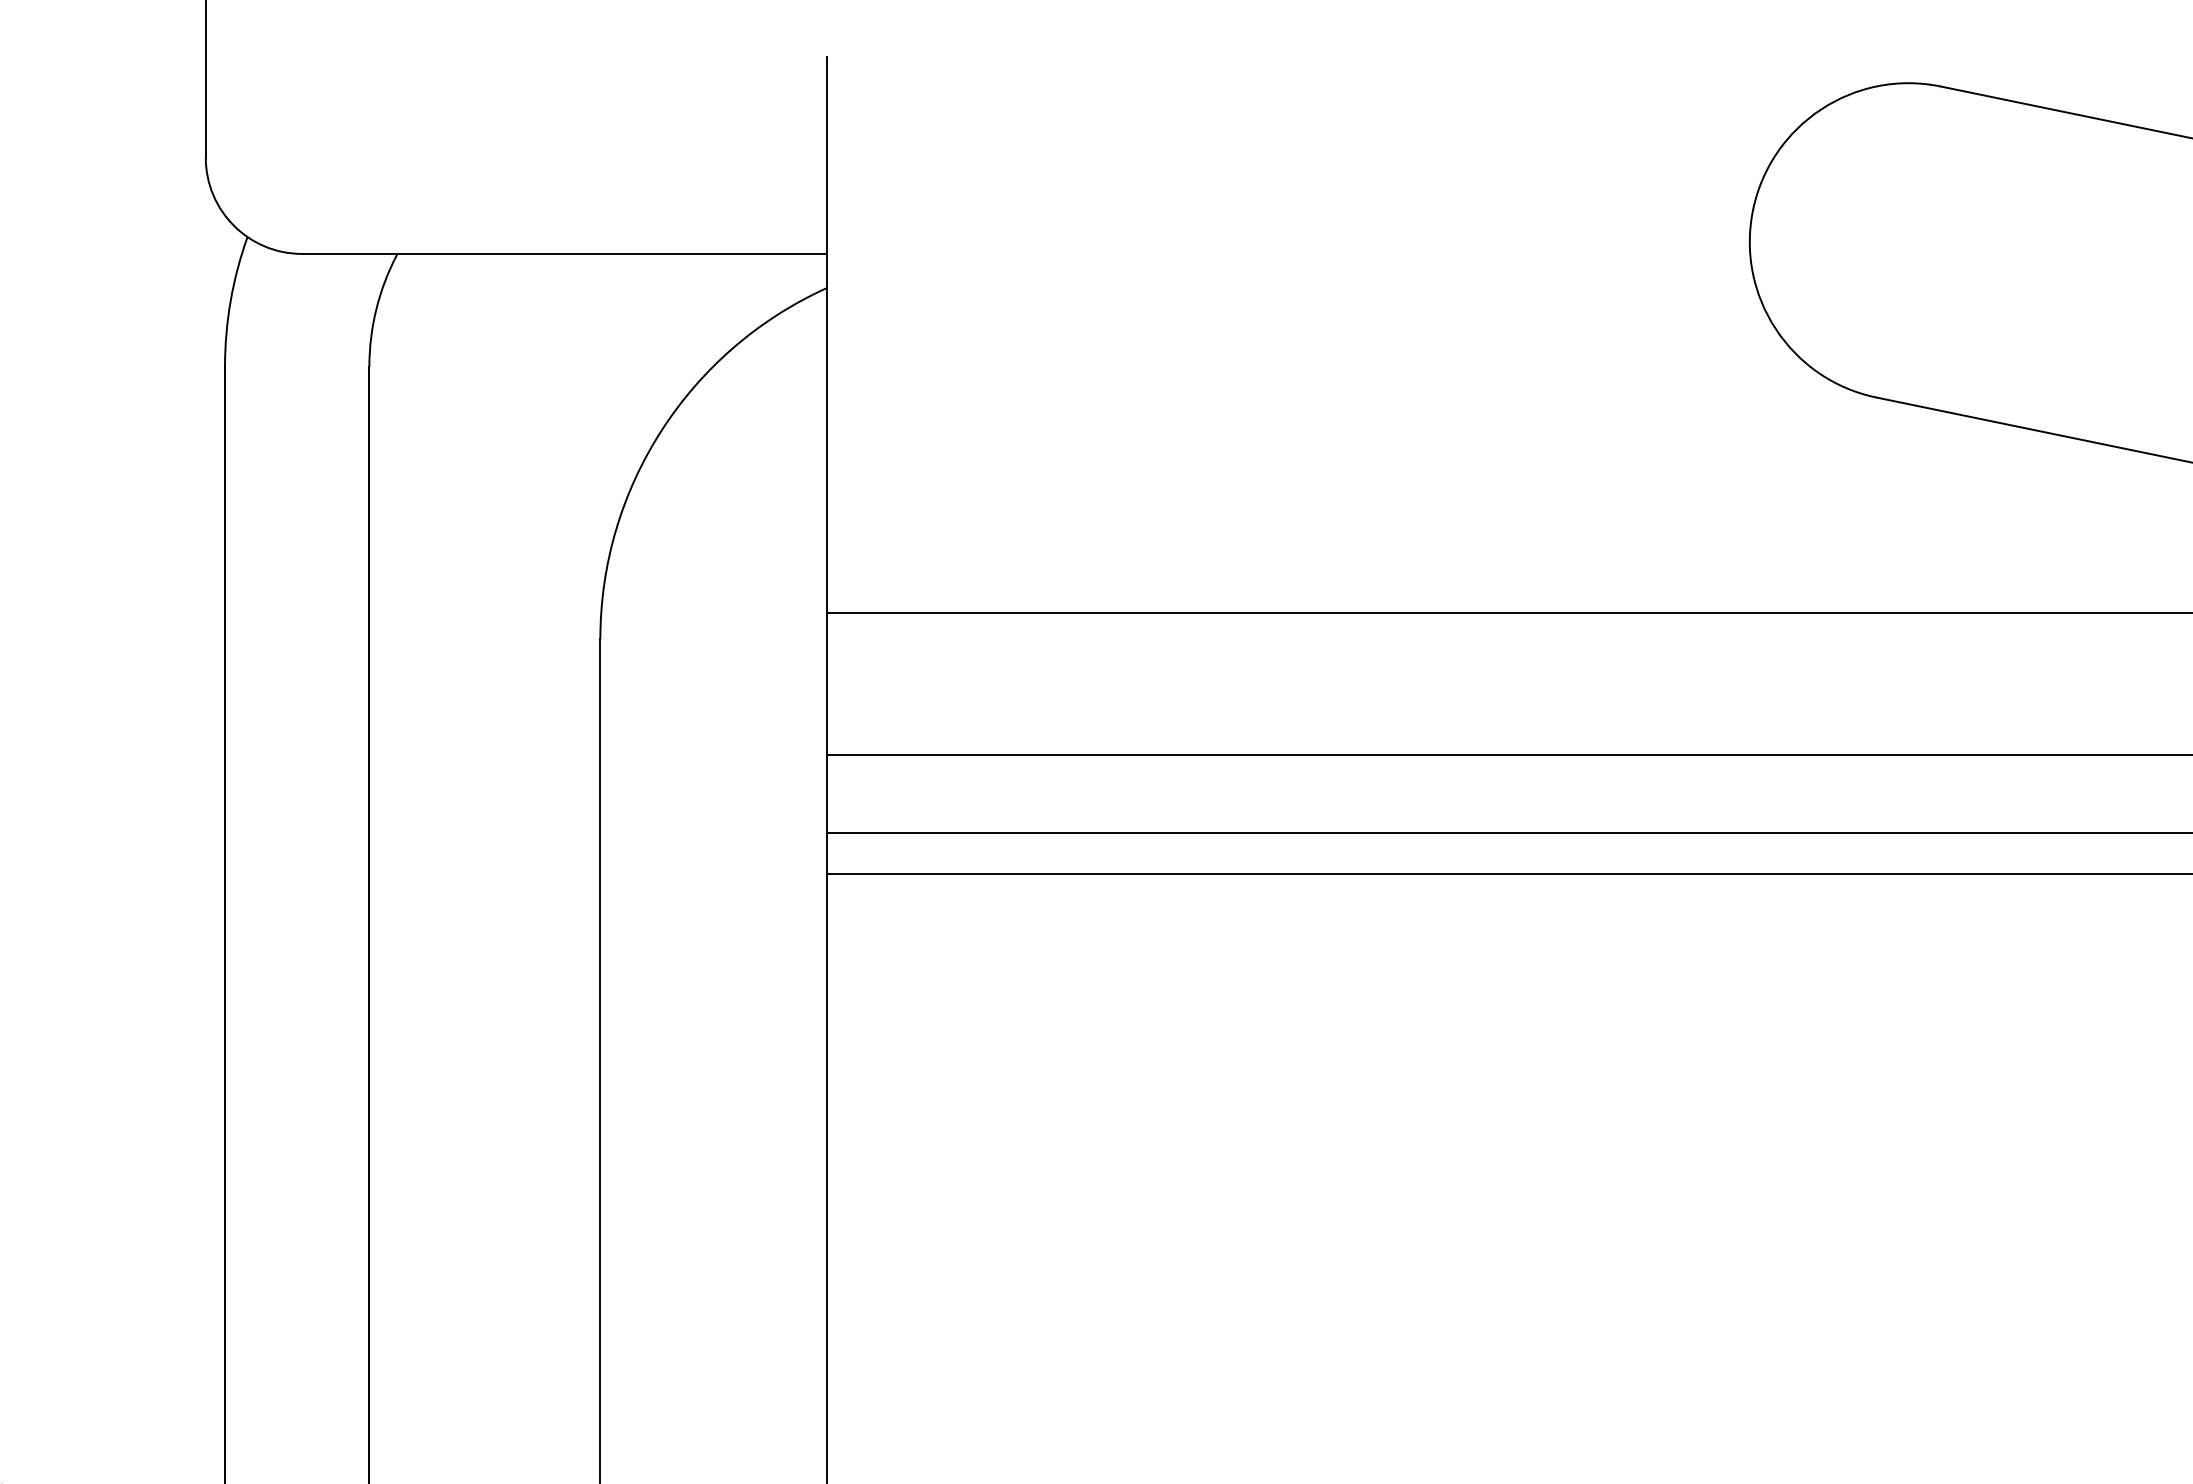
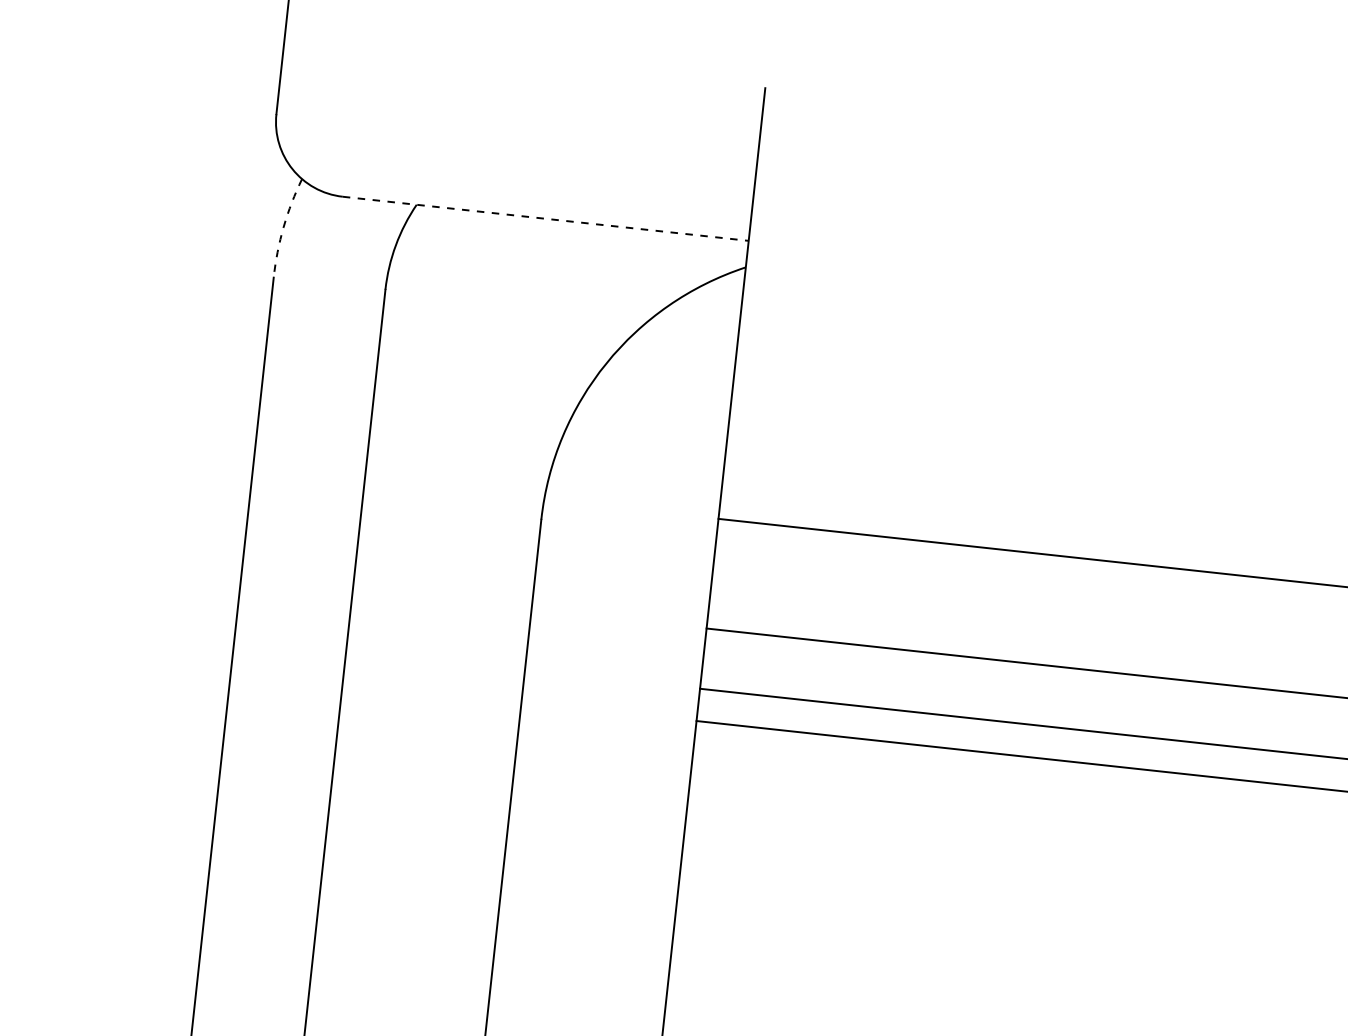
line: (564, 253) -> (545, 218), solid -> dashed
arc: (230, 300) -> (283, 226), solid -> dashed

